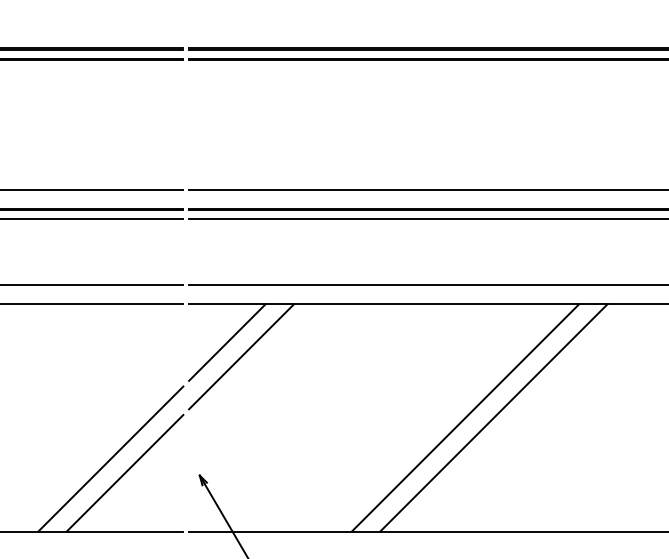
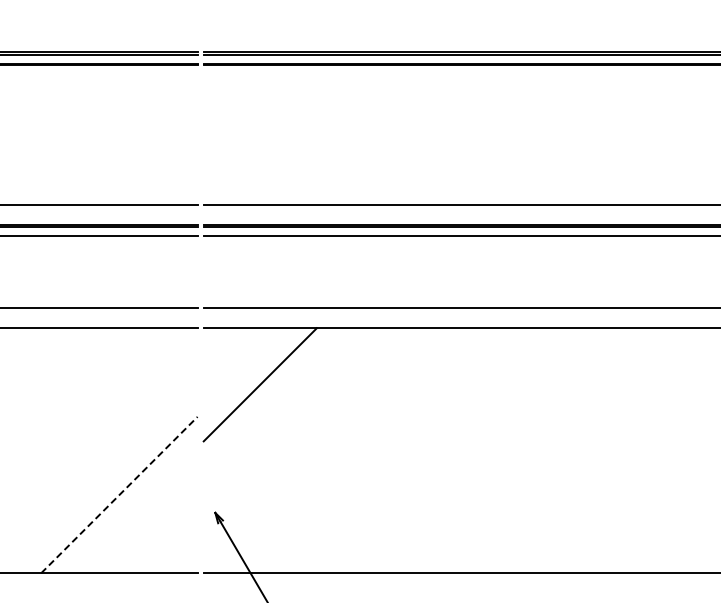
line: (226, 342) -> (244, 369), removed
line: (465, 417) -> (501, 450), removed
line: (493, 417) -> (531, 450), removed
line: (110, 459) -> (119, 495), solid -> dashed
line: (124, 473) -> (134, 510), removed

